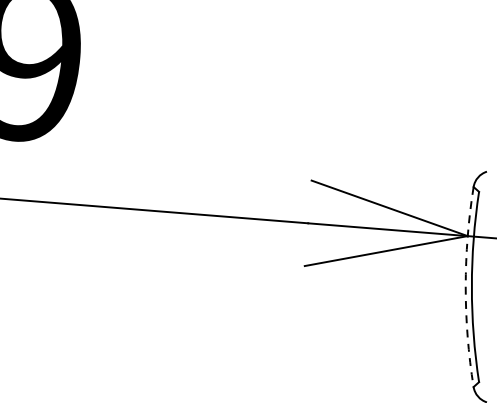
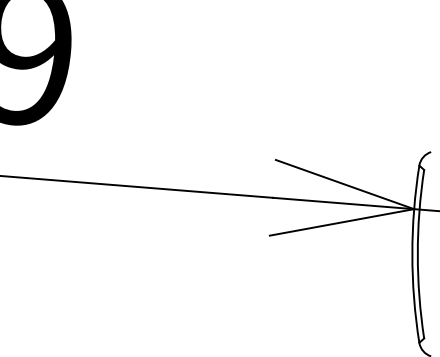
arc: (465, 287) -> (412, 254), dashed -> solid

